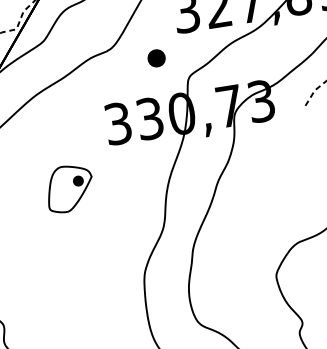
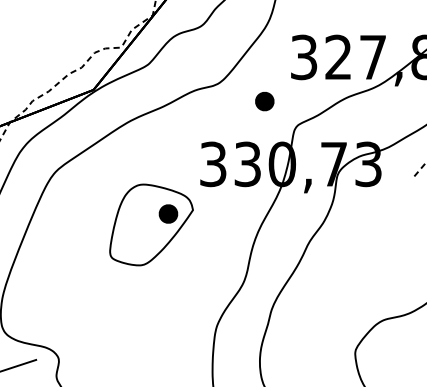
part: (69, 188) -> (151, 224), size x1.67

